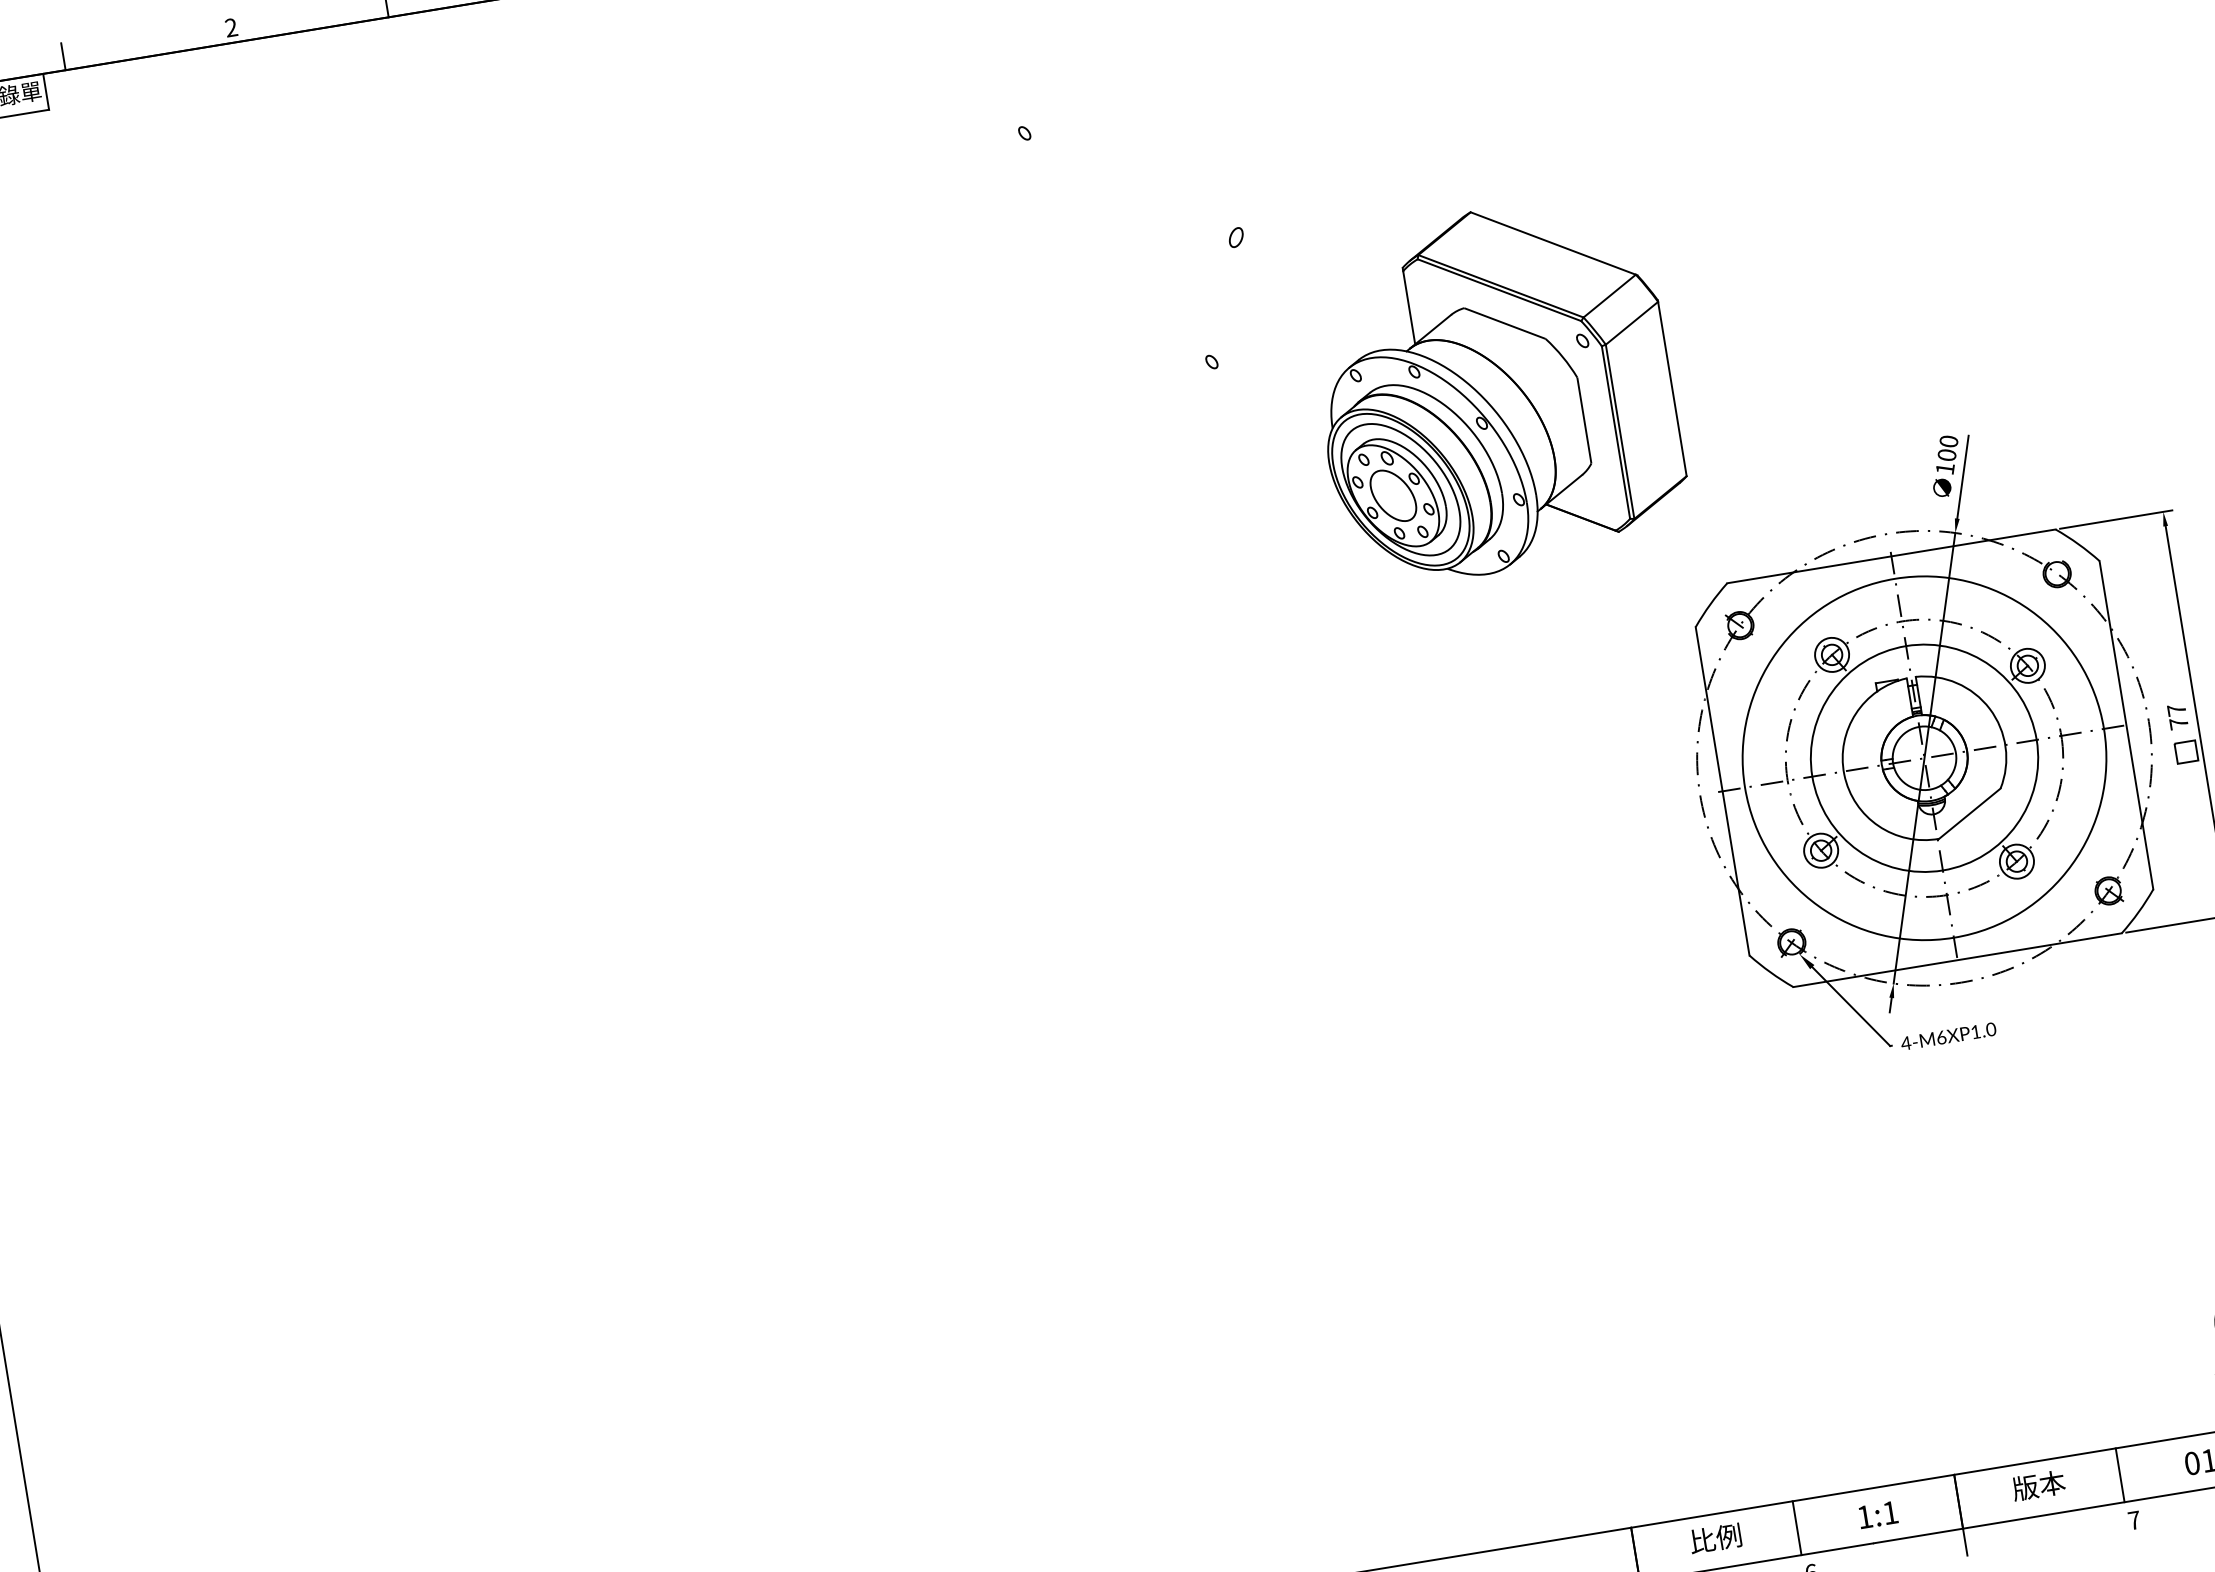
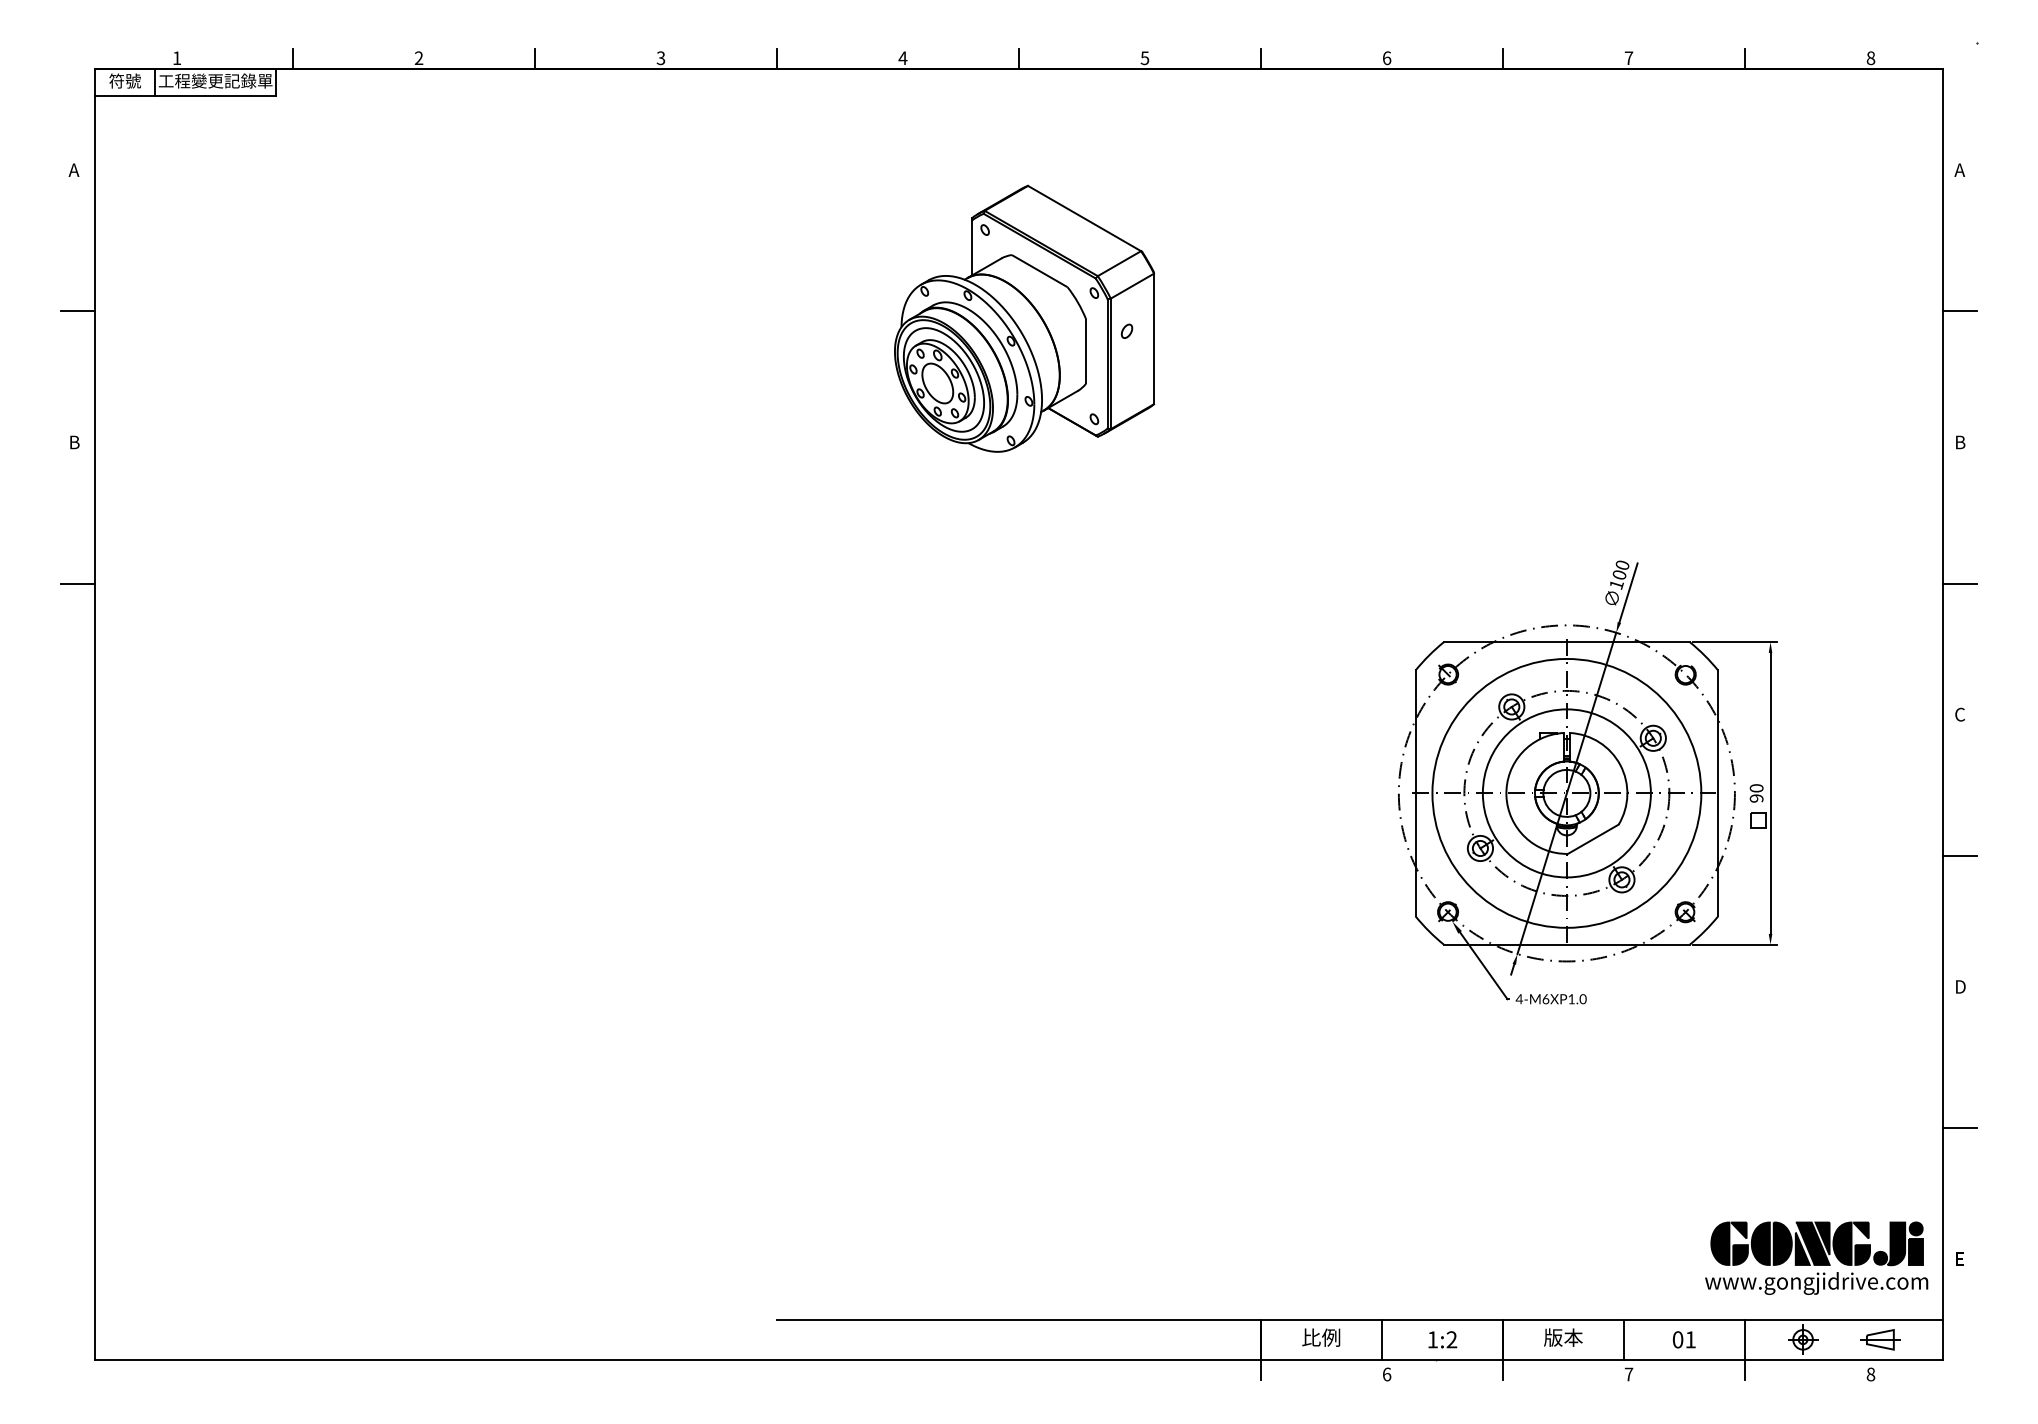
part: (1494, 390) -> (1024, 318), moved
text: (2177, 716) -> (1756, 793), 77 -> 90
text: (1889, 1512) -> (1451, 1339), 1:1 -> 1:2

